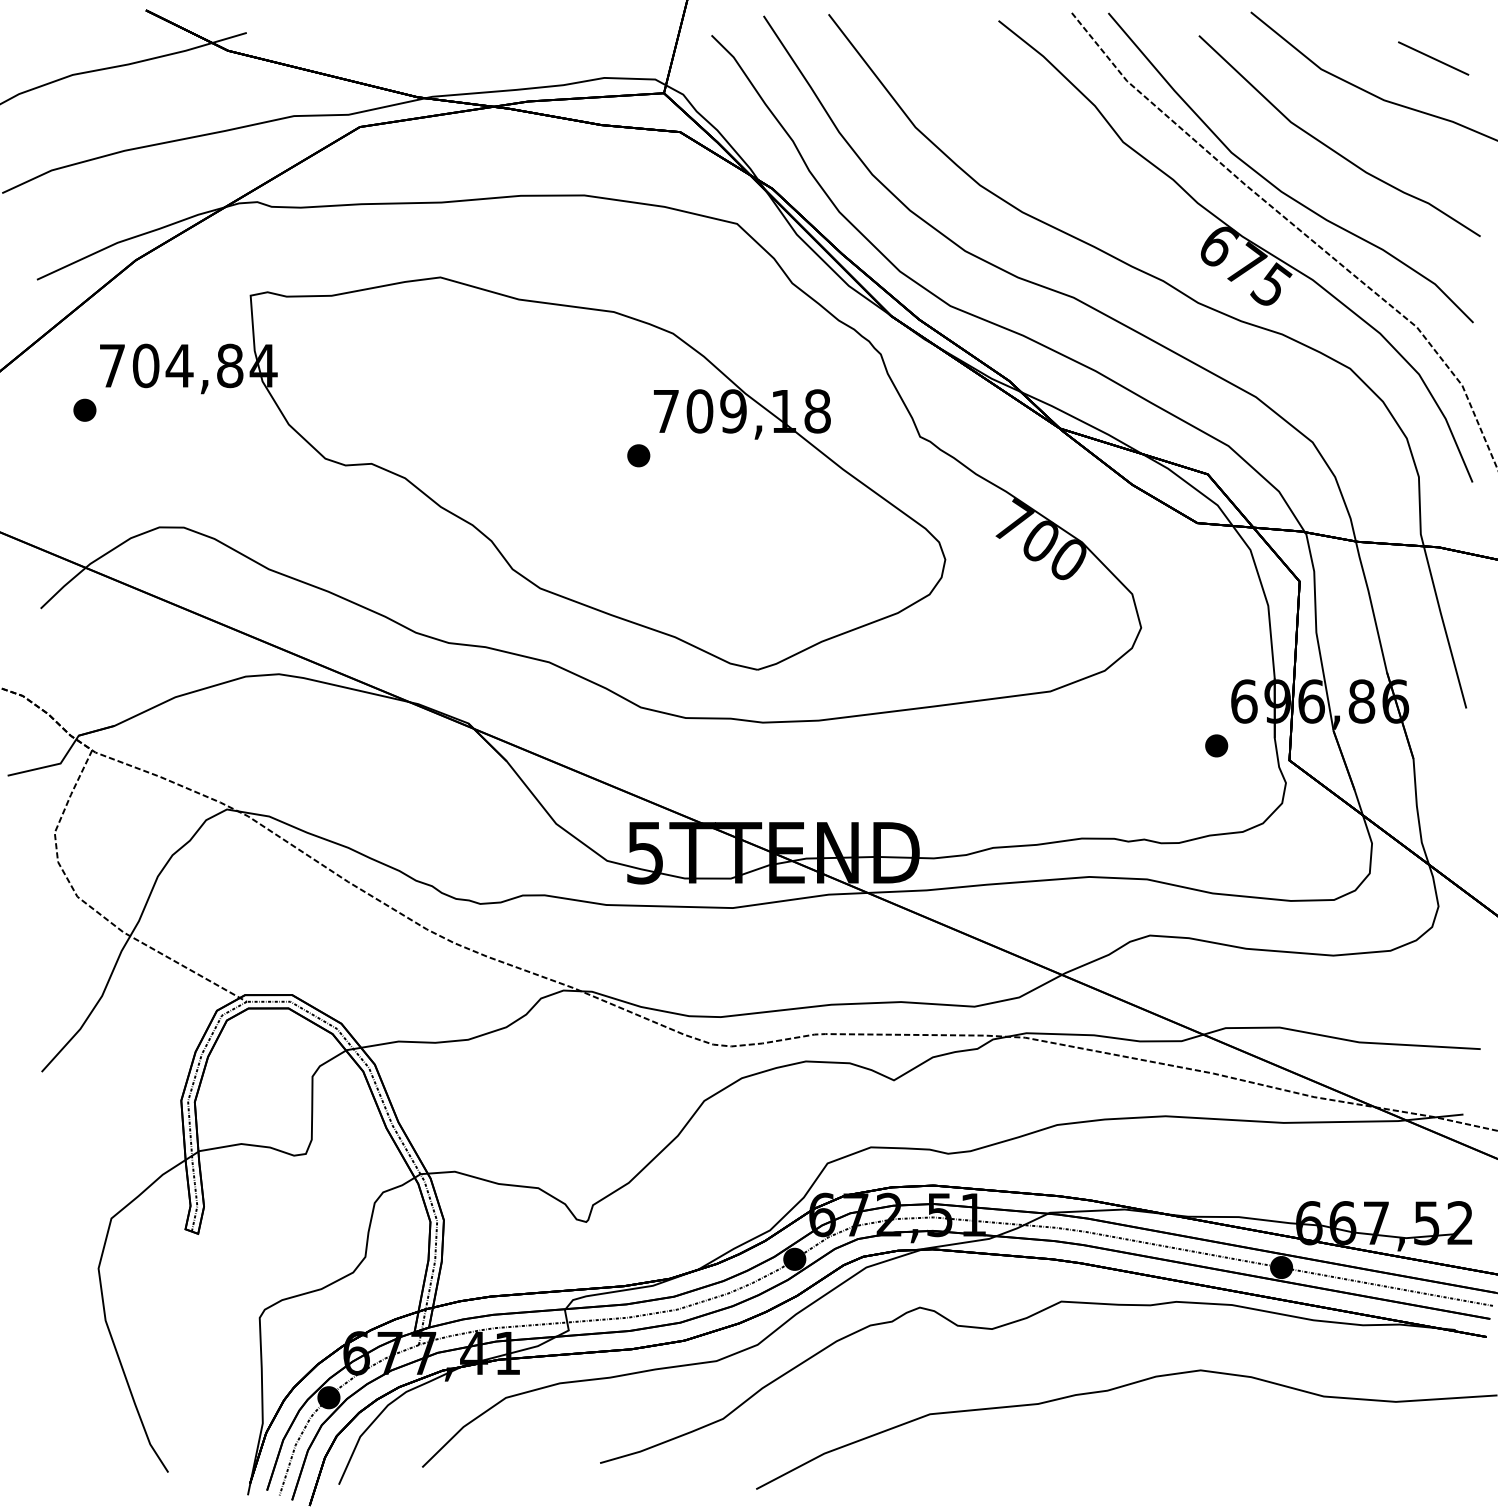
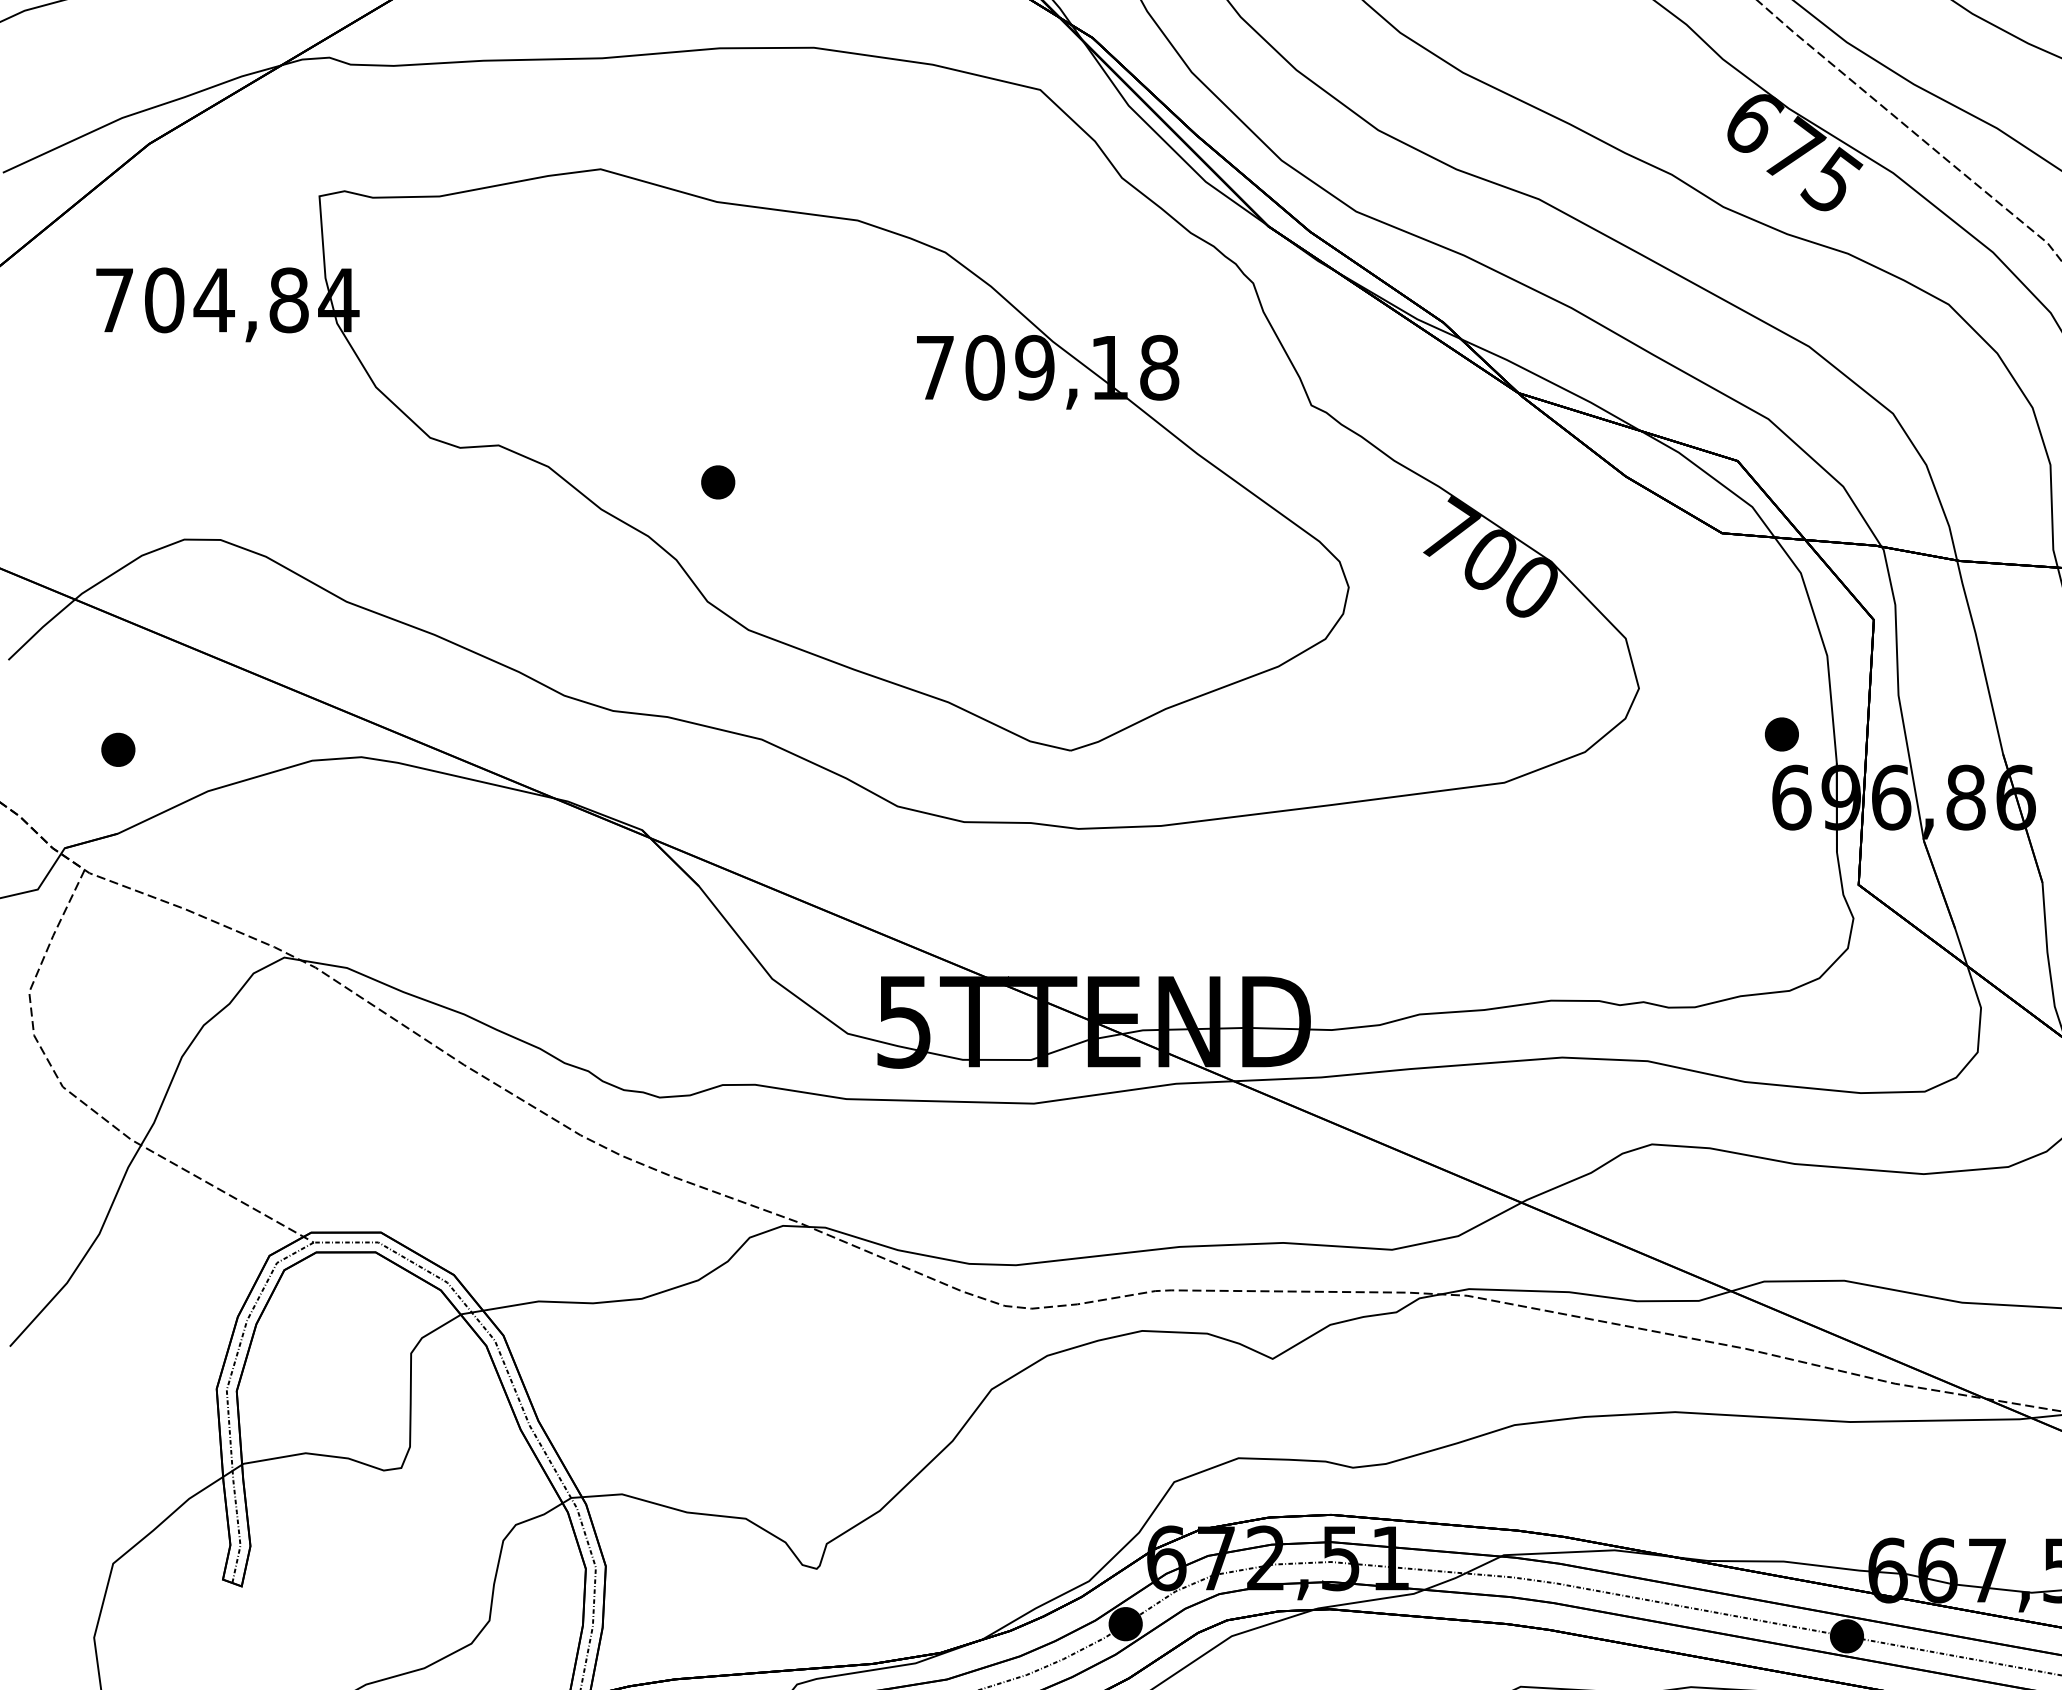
part: (84, 409) -> (117, 748), moved
part: (638, 455) -> (717, 481), moved
part: (1216, 745) -> (1781, 733), moved

